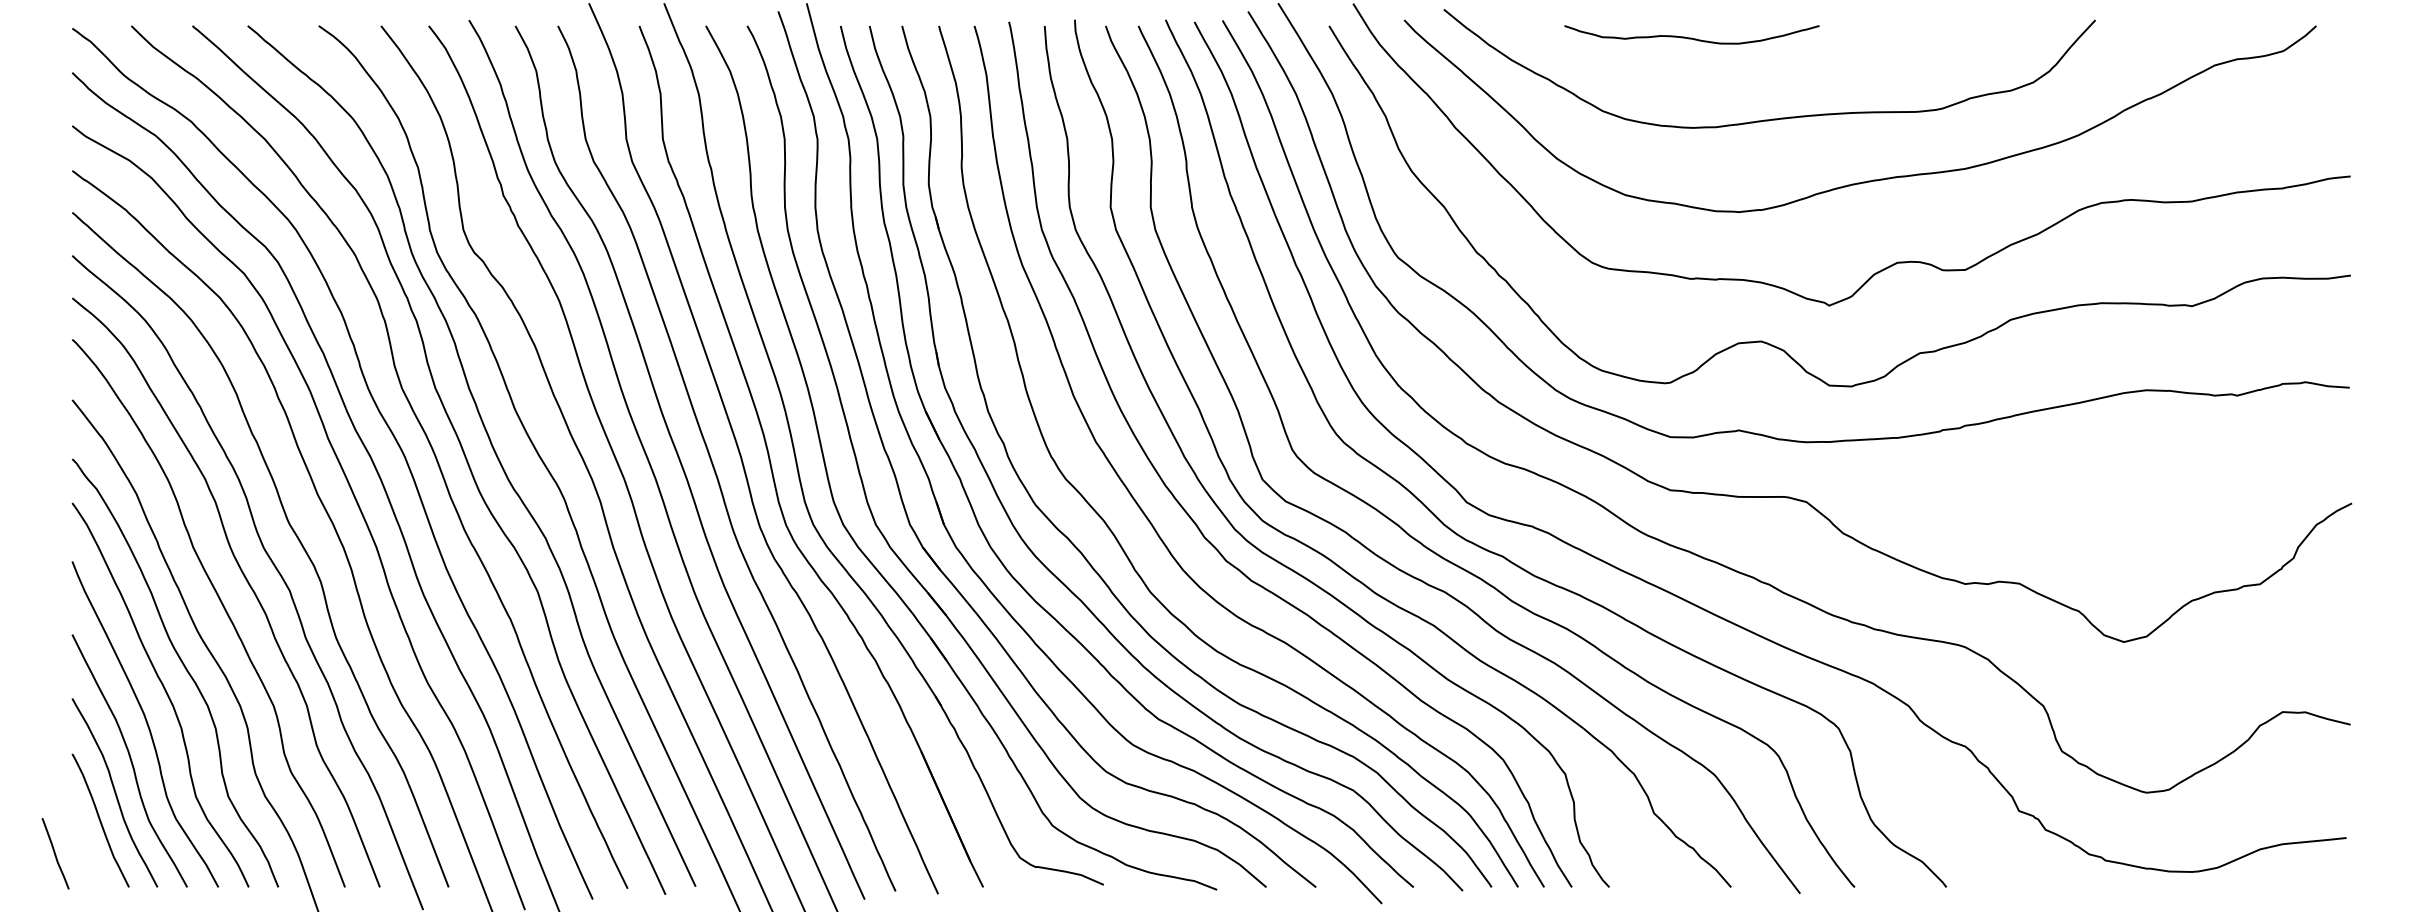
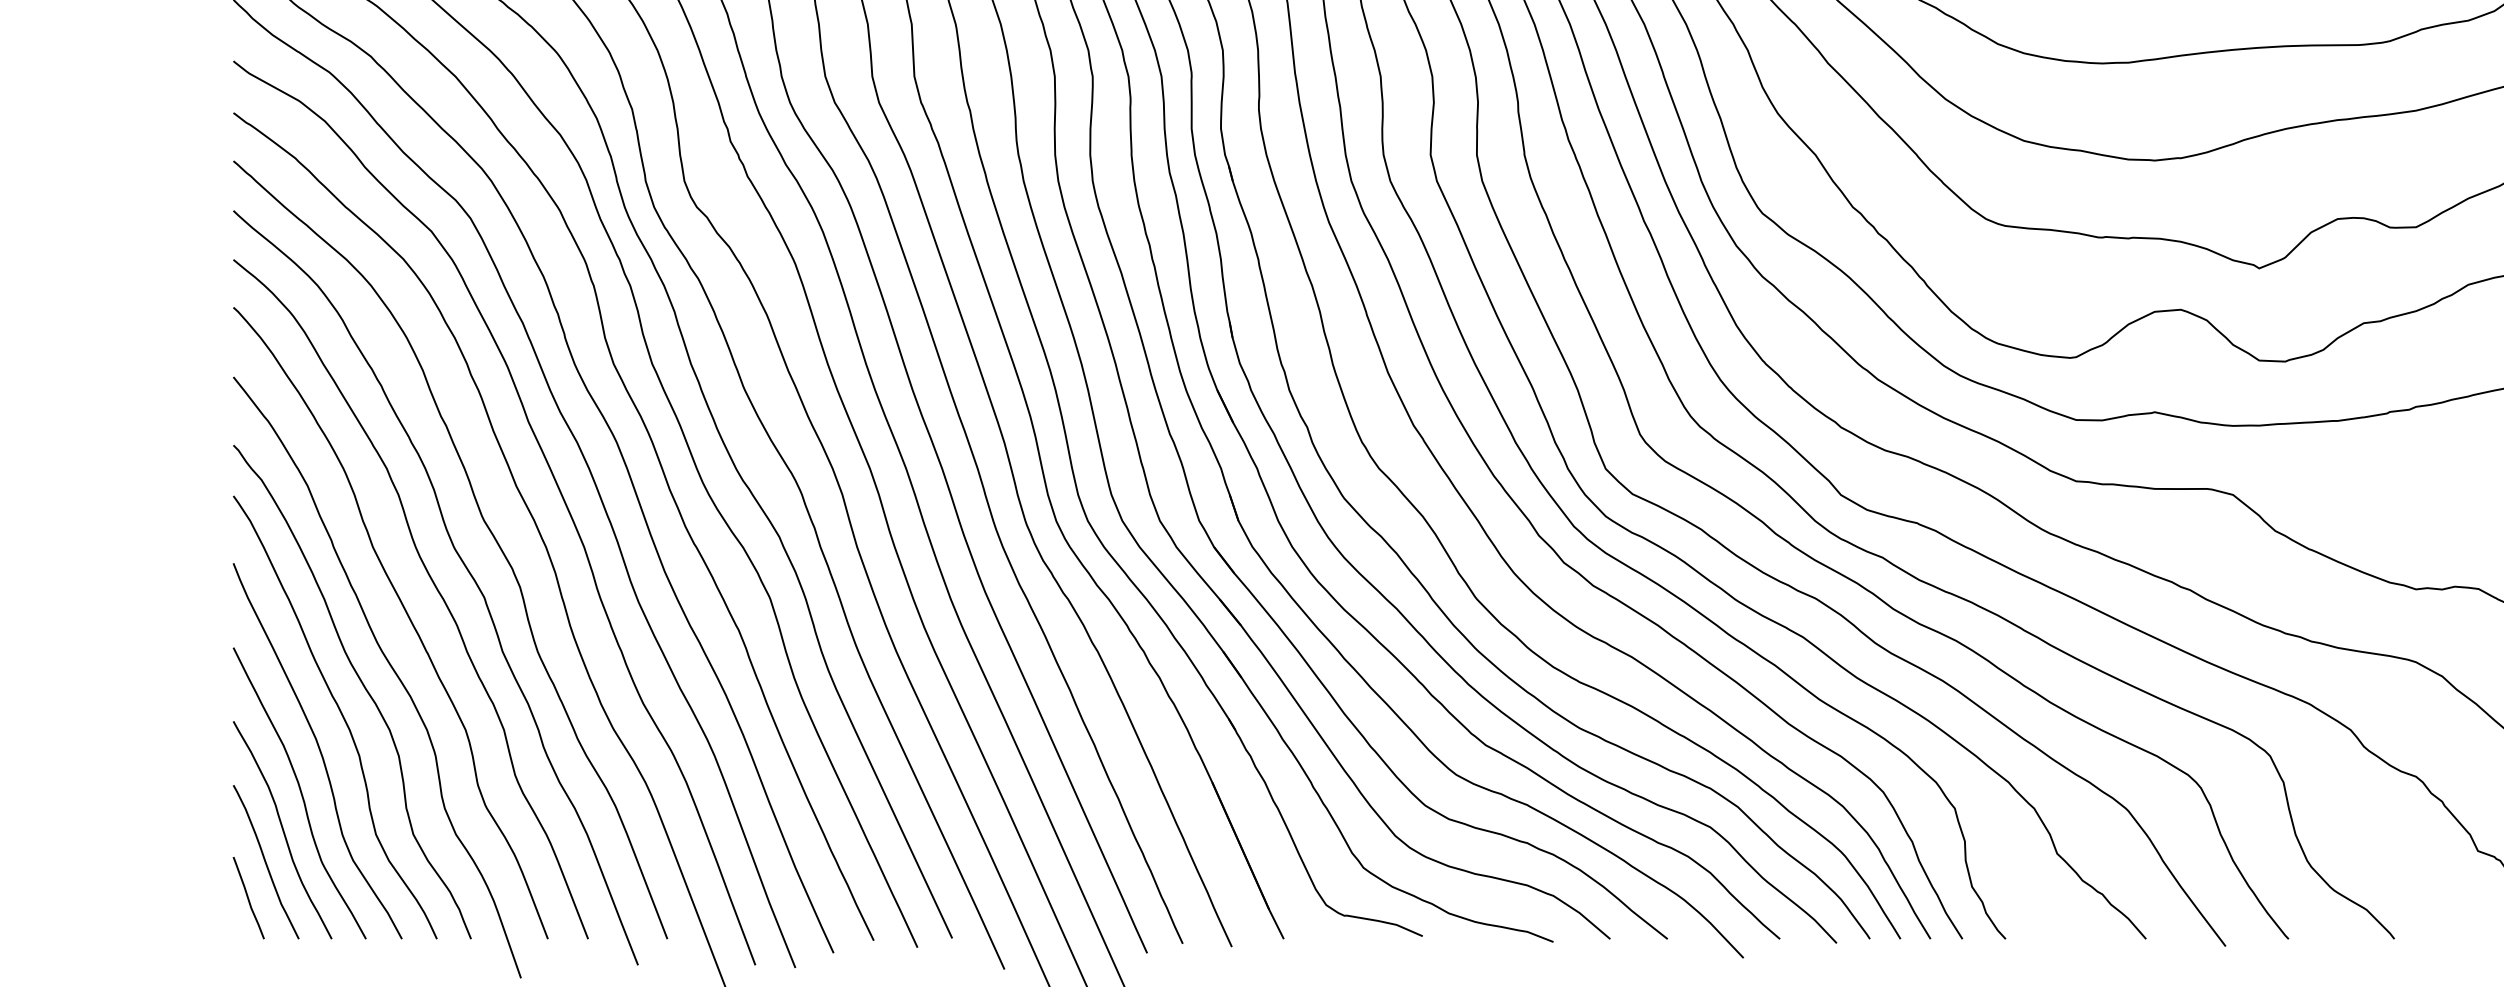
curve: (55, 853) -> (248, 897), moved

